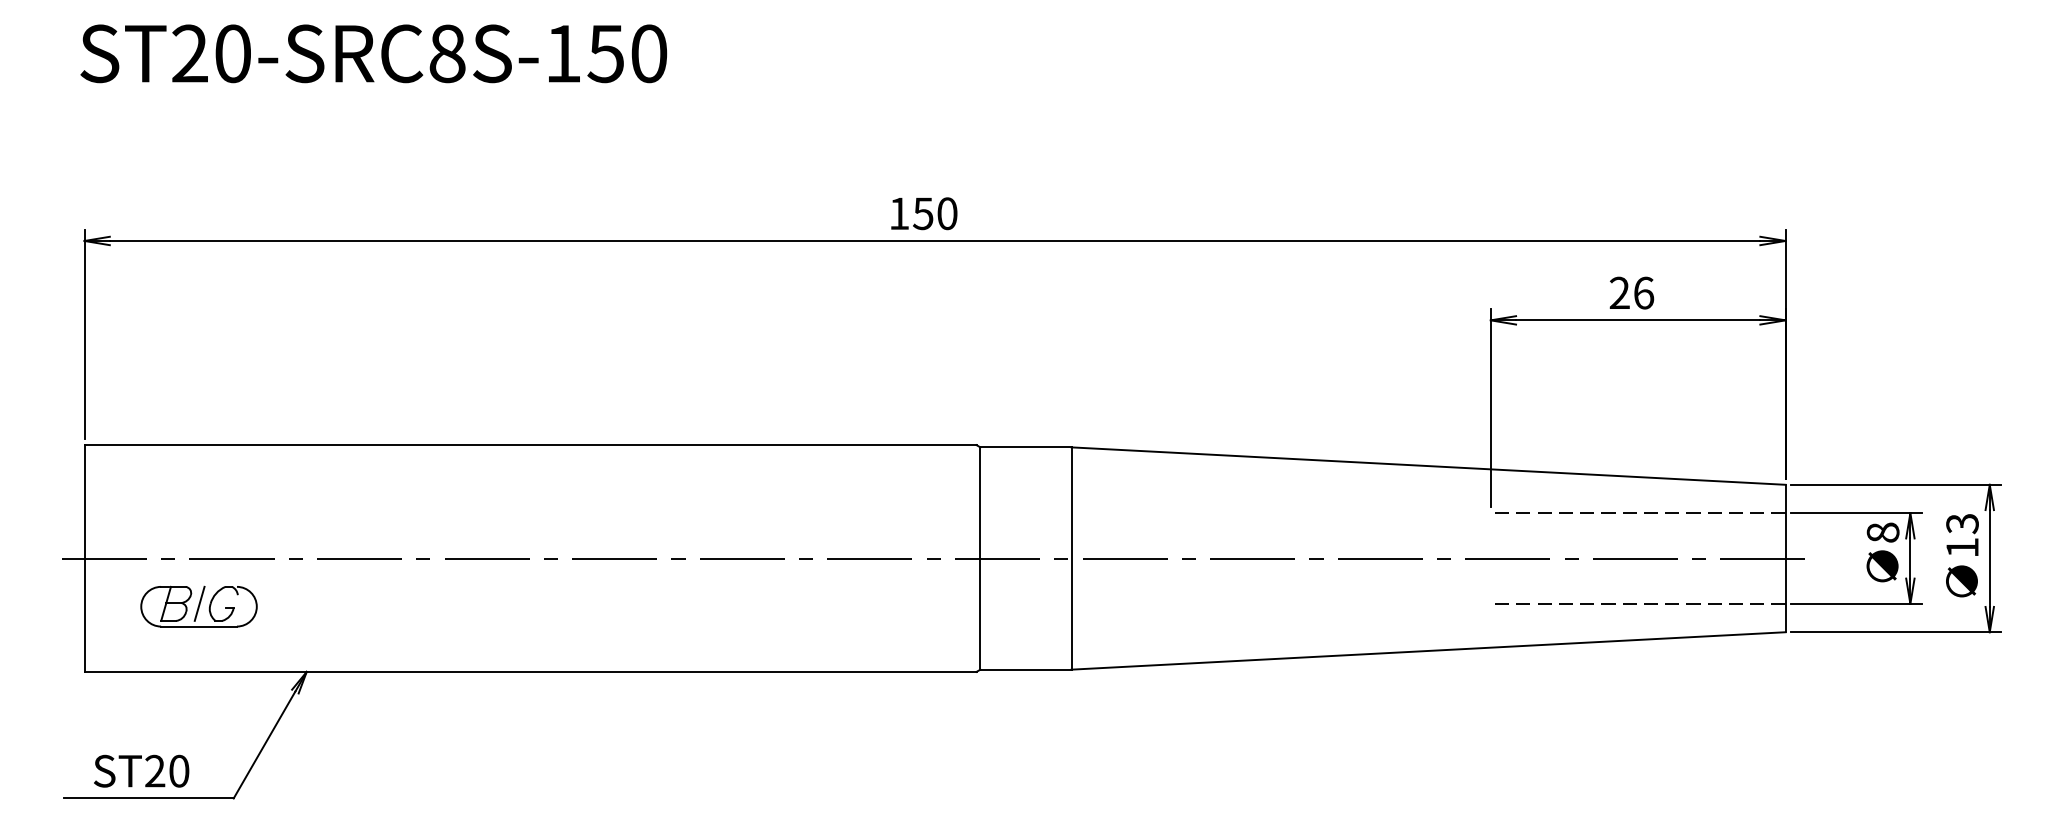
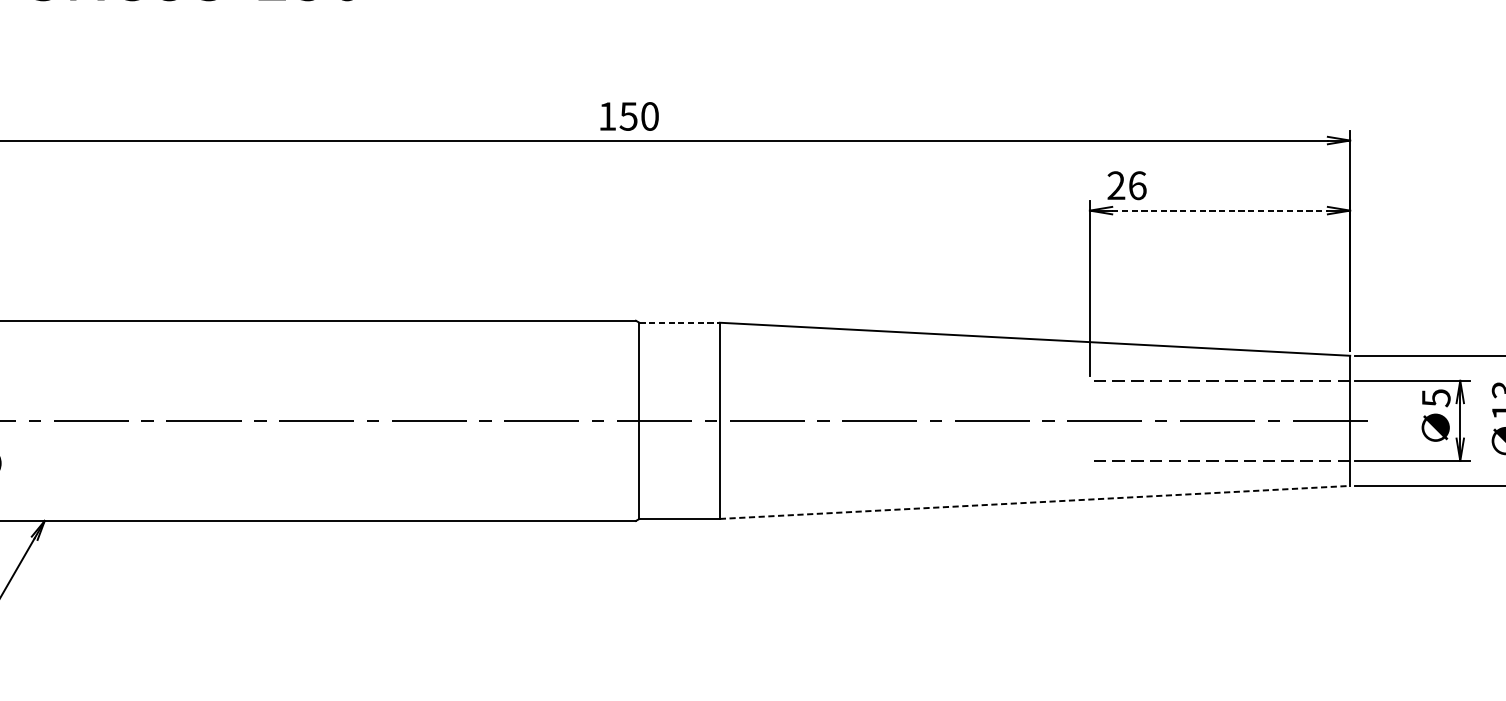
text: (924, 213) -> (629, 116), moved
text: (1631, 292) -> (1126, 185), moved
line: (1638, 320) -> (1220, 210), solid -> dashed
line: (1025, 447) -> (679, 322), solid -> dashed
text: (1882, 532) -> (1435, 397), 8 -> 5
line: (1428, 650) -> (1034, 502), solid -> dashed

